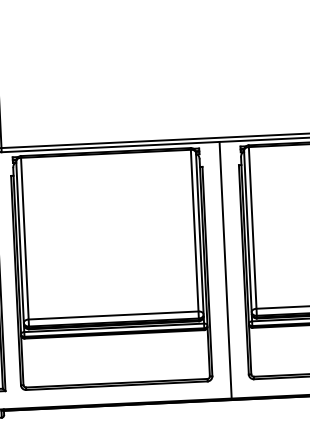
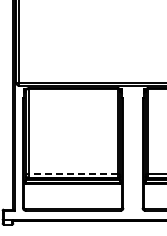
line: (226, 271) -> (133, 153), removed
line: (114, 314) -> (73, 173), solid -> dashed

